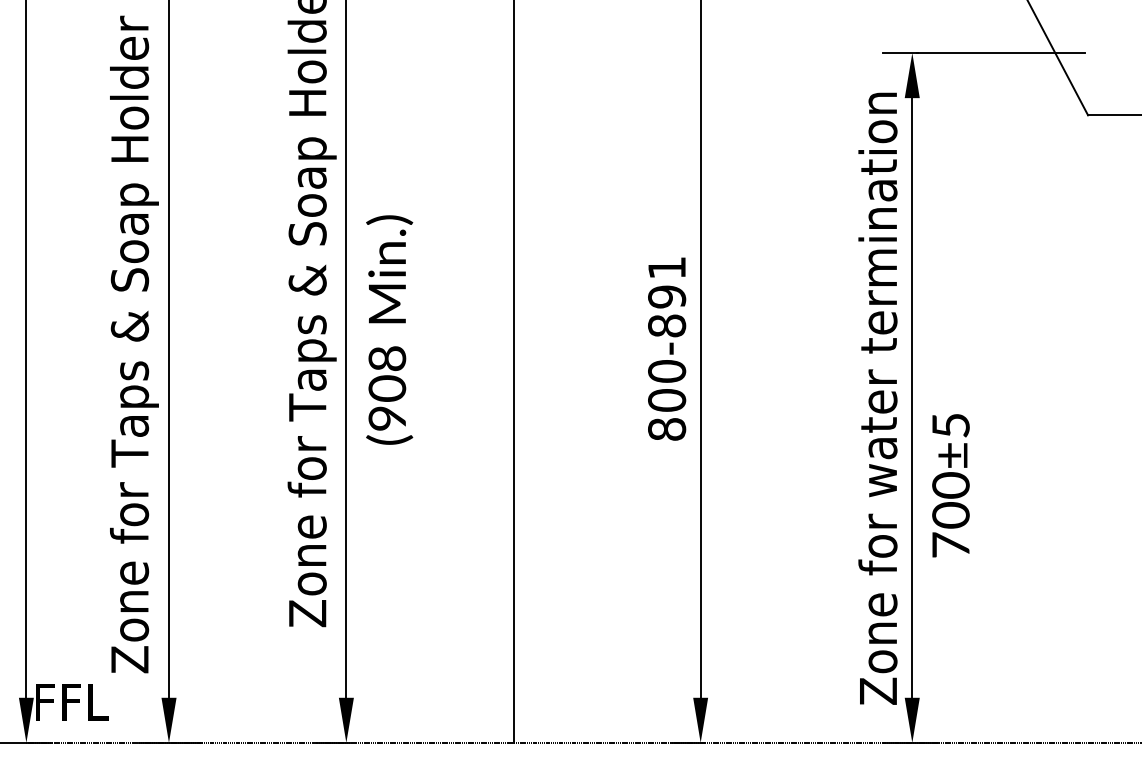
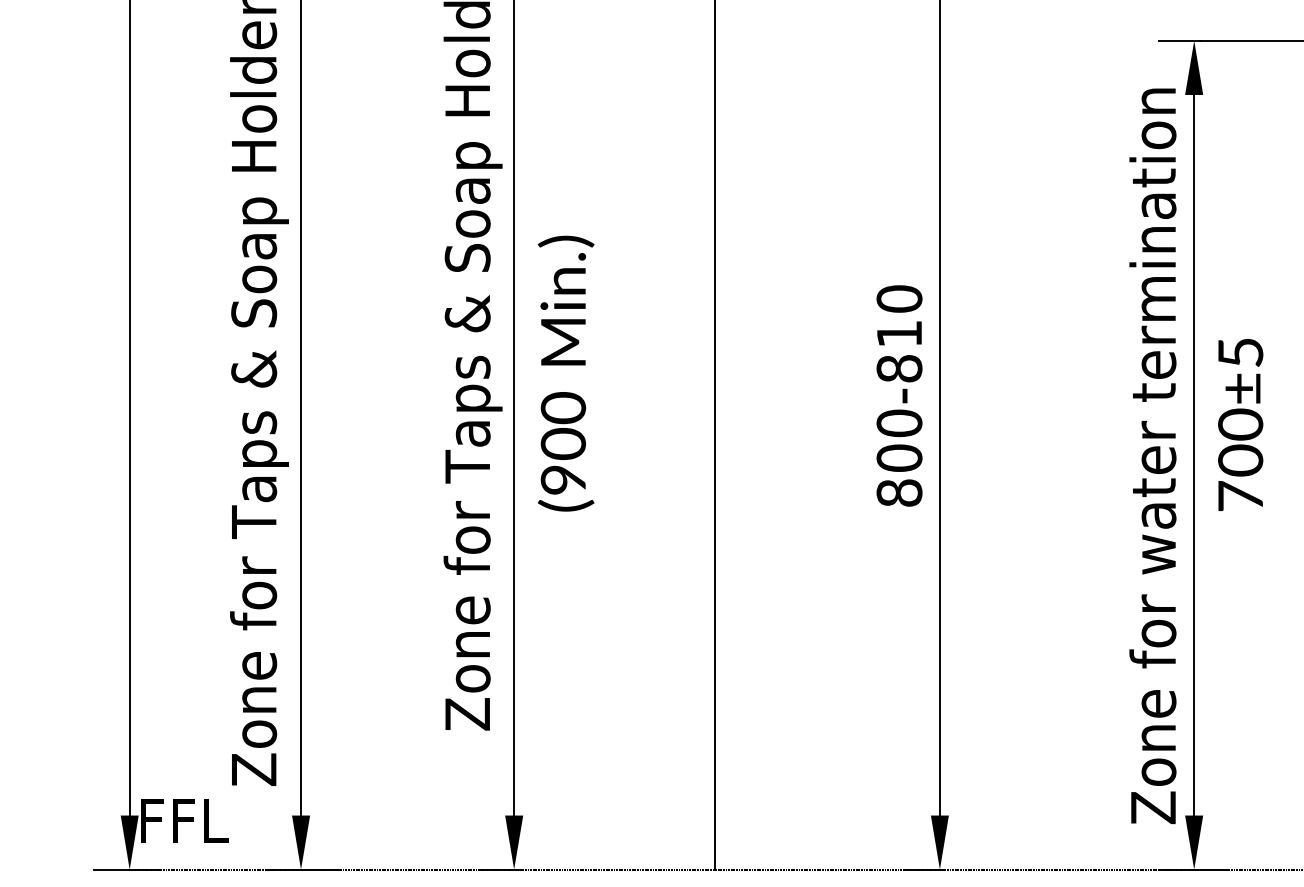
text: (667, 282) -> (900, 316), 800-891 -> 800-810
text: (388, 358) -> (564, 407), (908 -> (900
text: (950, 485) -> (1240, 424), moved

